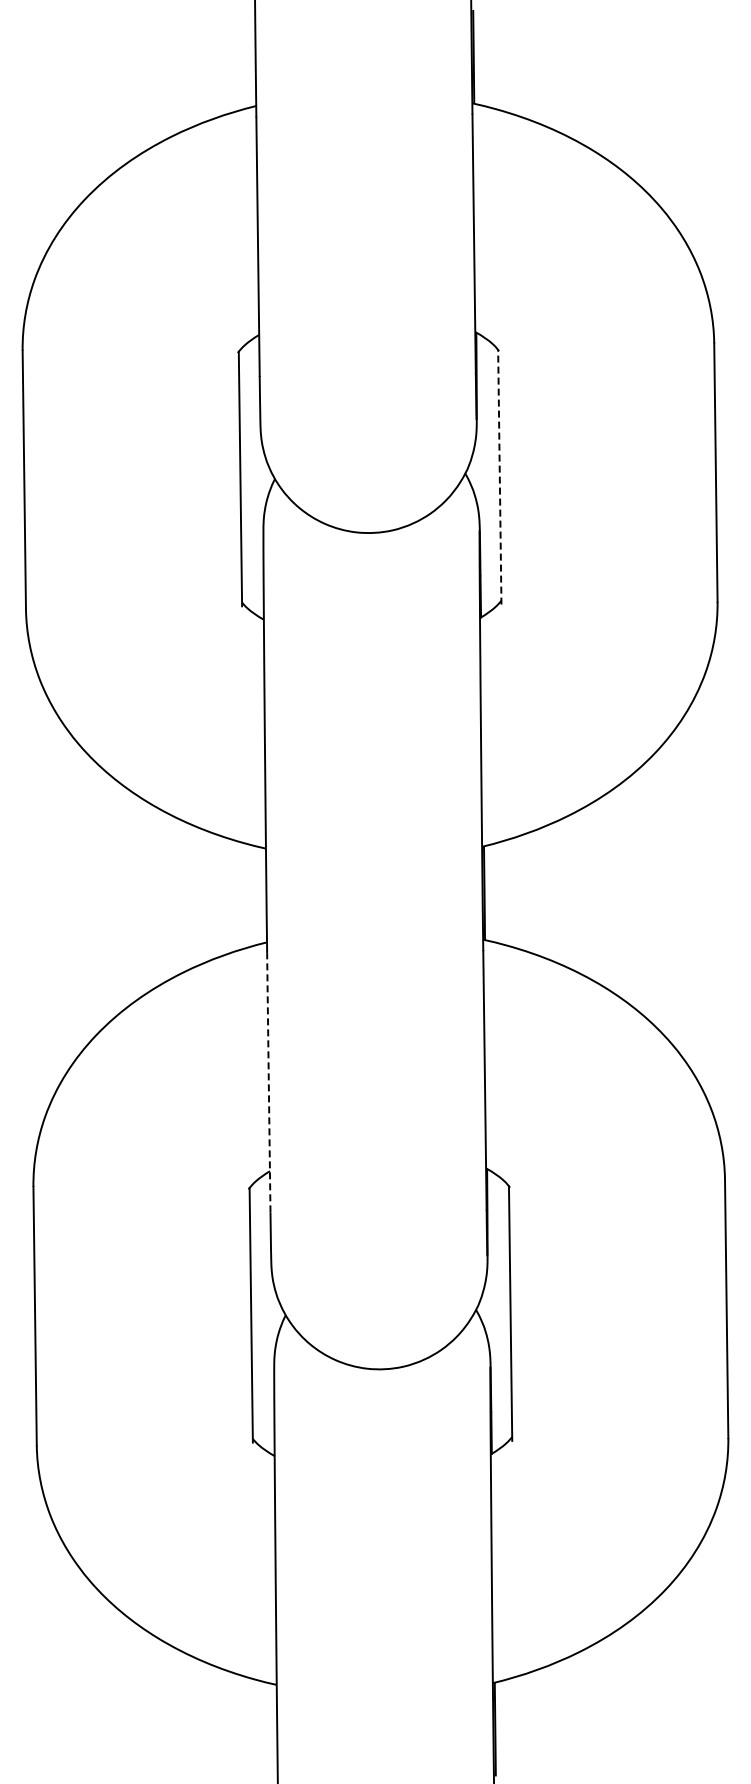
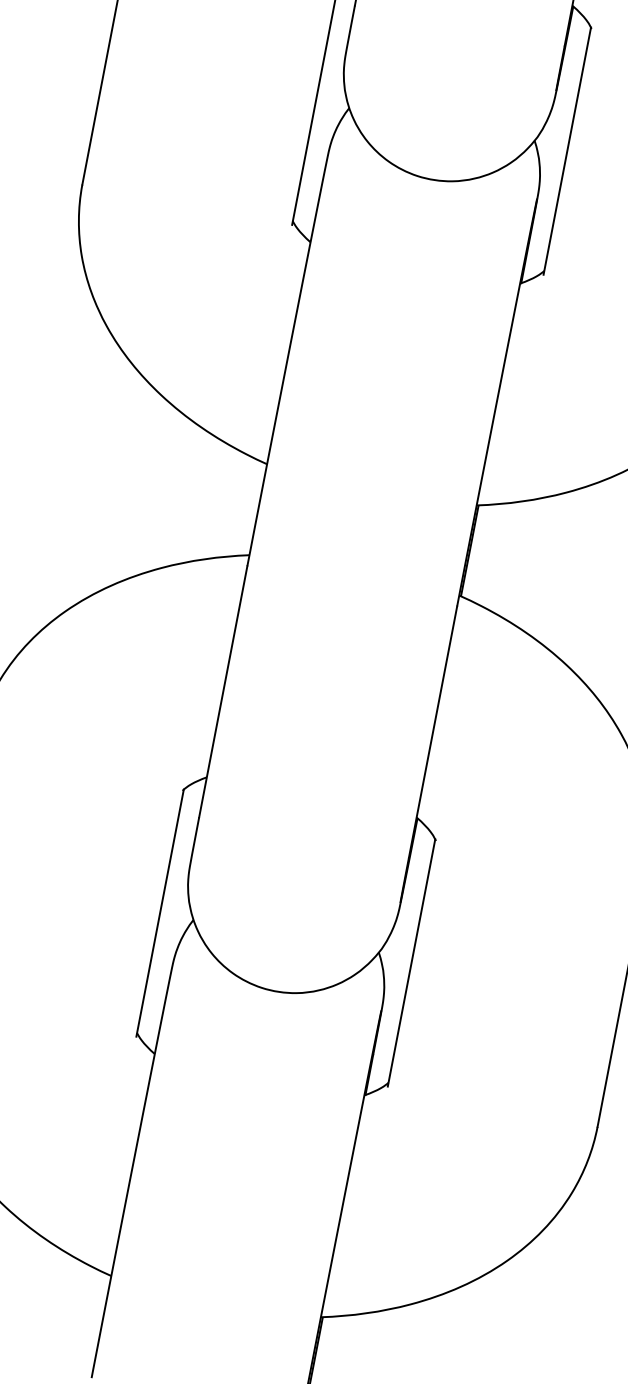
line: (499, 476) -> (567, 150), dashed -> solid
line: (268, 1082) -> (223, 691), dashed -> solid

